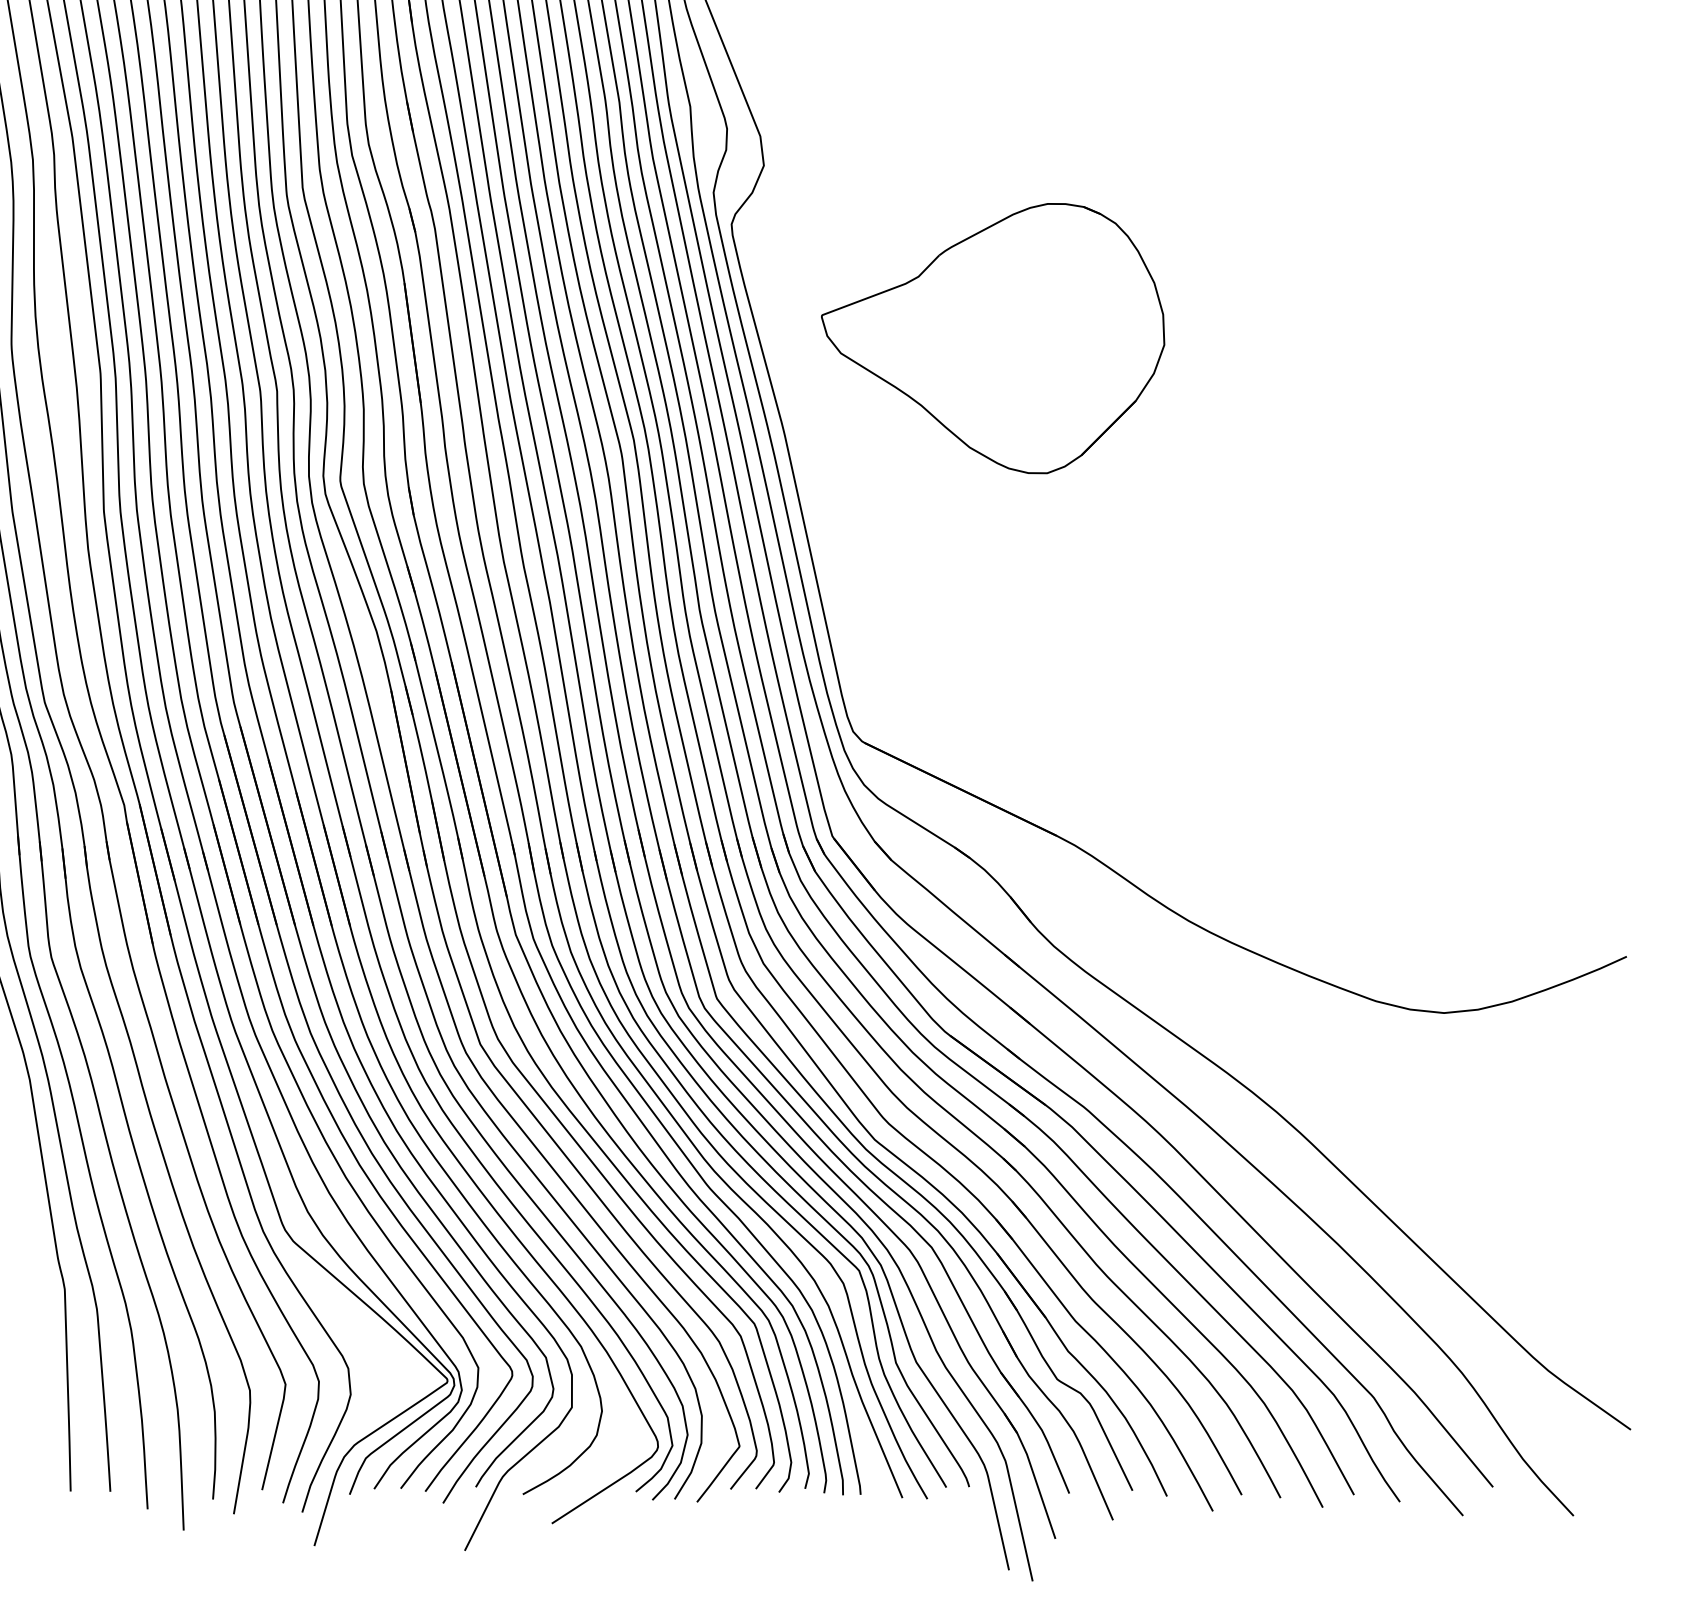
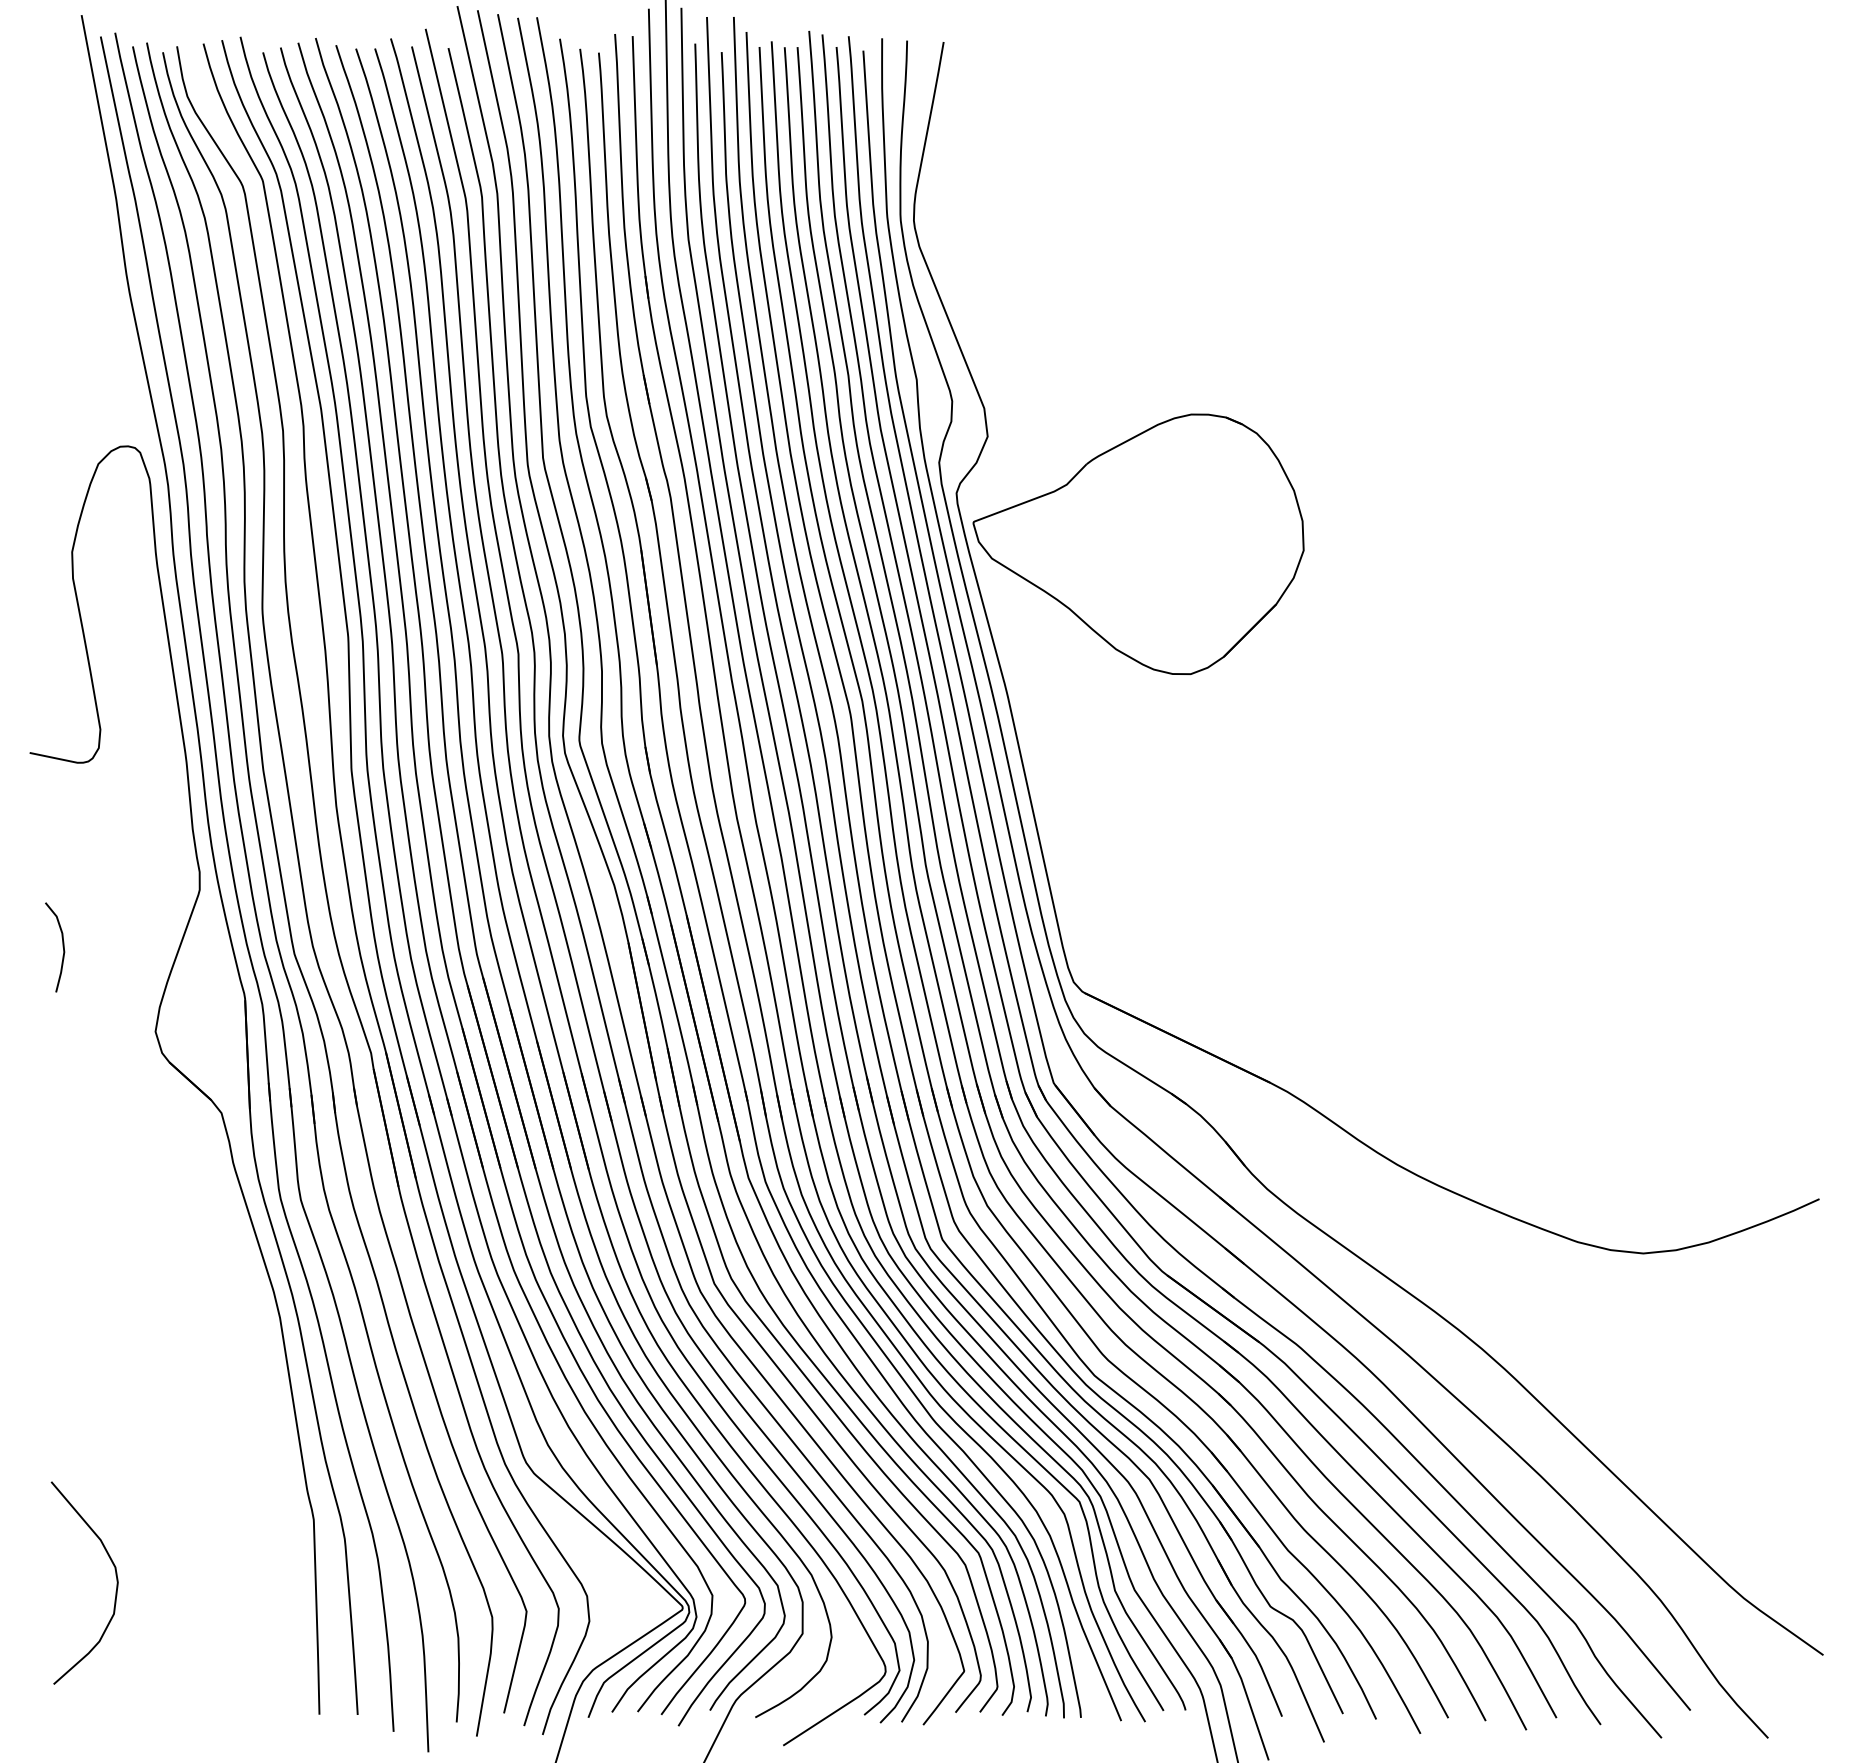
part: (992, 337) -> (1138, 543), moved

